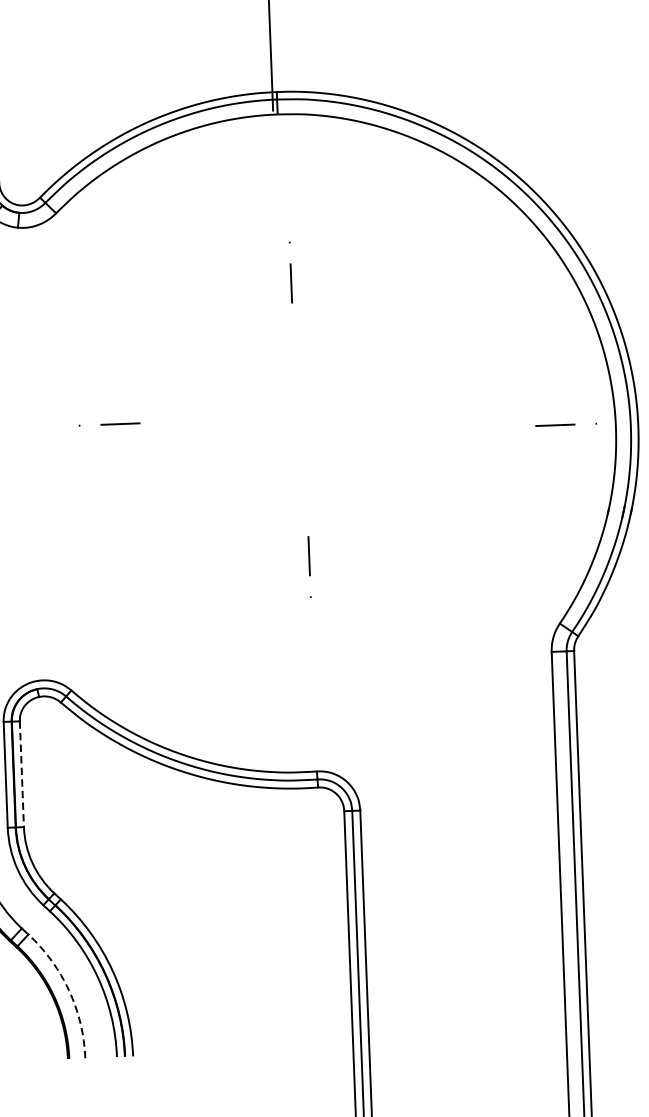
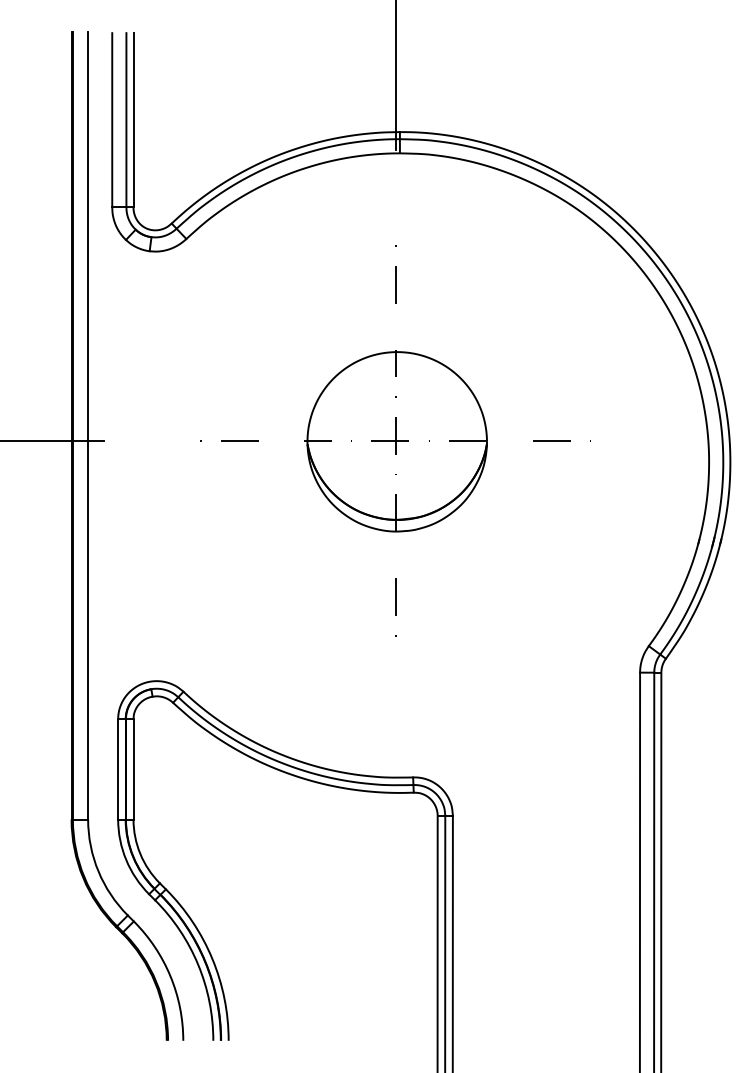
line: (290, 272) -> (395, 274), moved
part: (284, 418) -> (395, 441), added
line: (565, 424) -> (561, 440), moved
line: (309, 567) -> (395, 607), moved
line: (21, 774) -> (133, 769), dashed -> solid
arc: (69, 991) -> (170, 976), dashed -> solid

